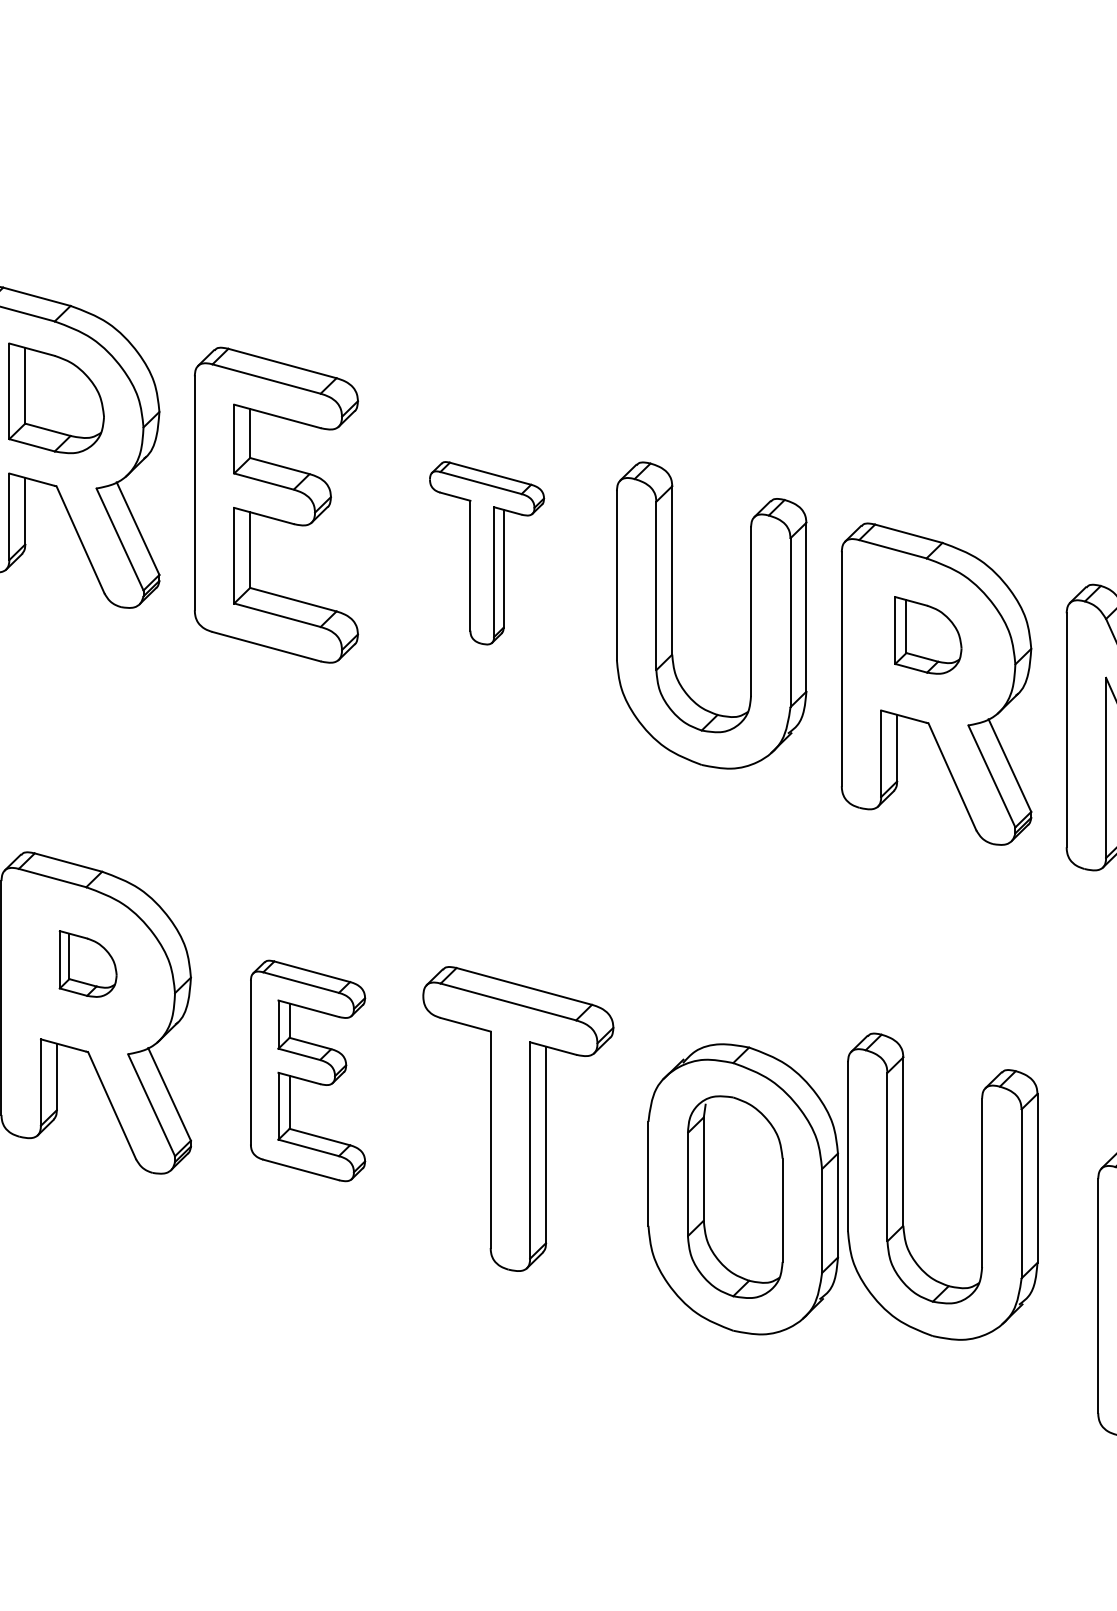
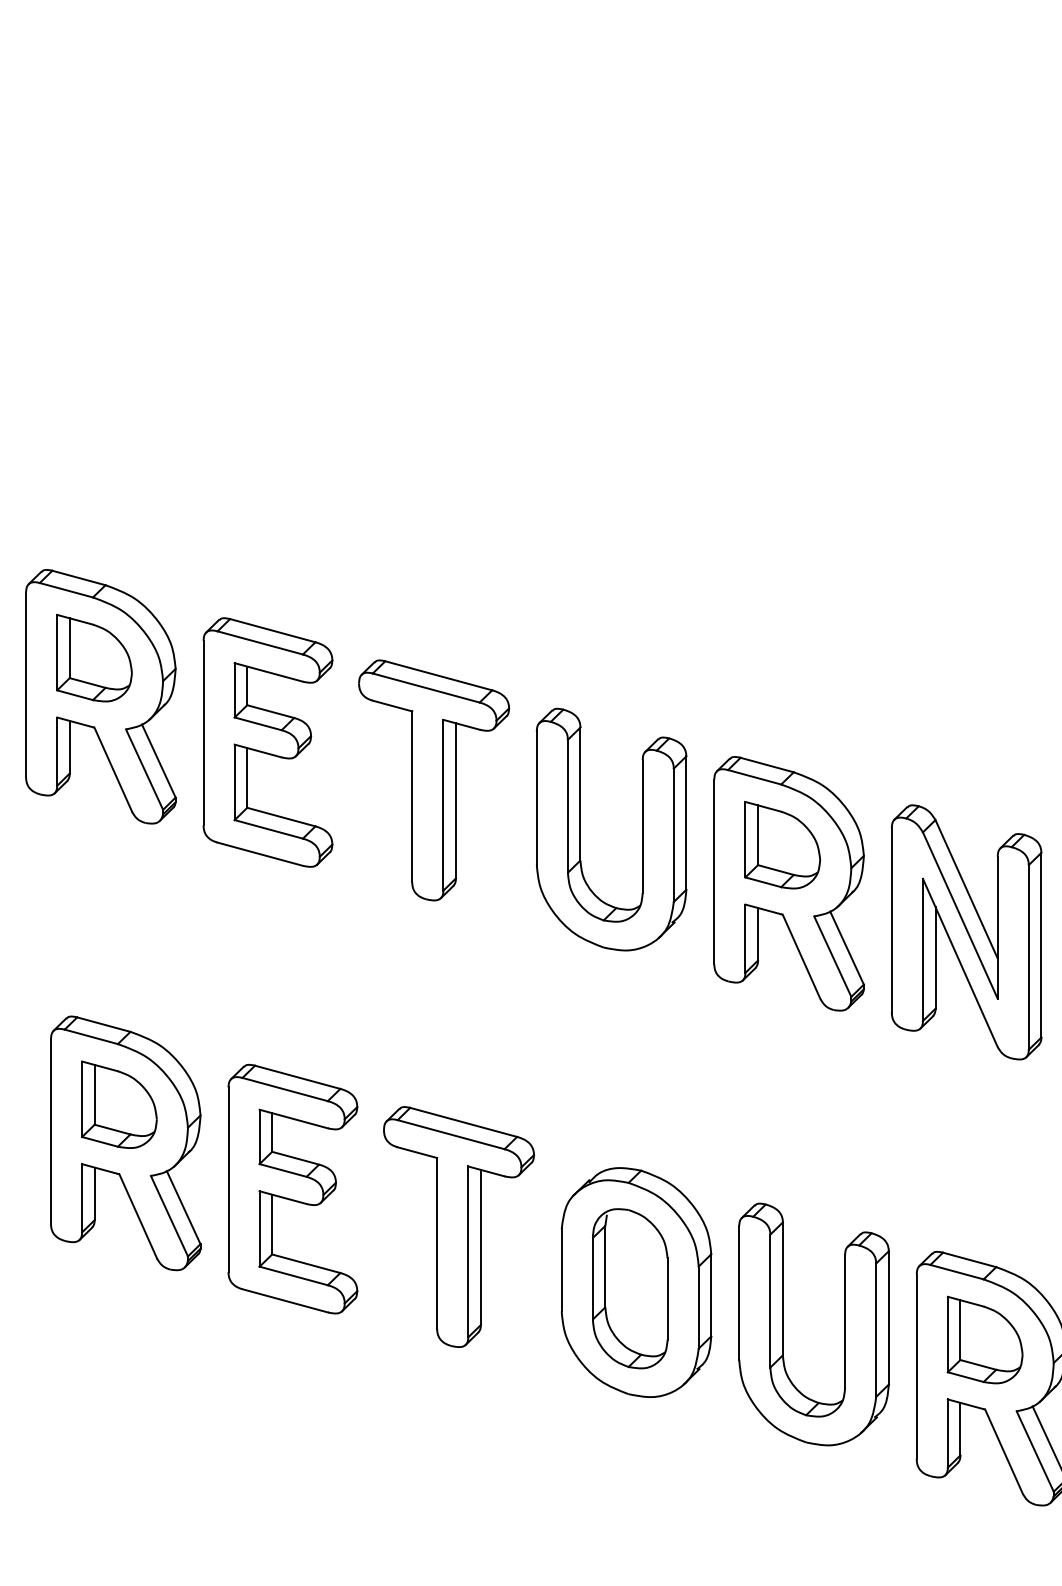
part: (487, 553) -> (434, 780), size x1.67
part: (928, 635) -> (782, 845), size x1.43
part: (88, 963) -> (119, 1104), size x1.67
part: (307, 1070) -> (292, 1188), size x1.43
part: (904, 1186) -> (783, 1324), moved

